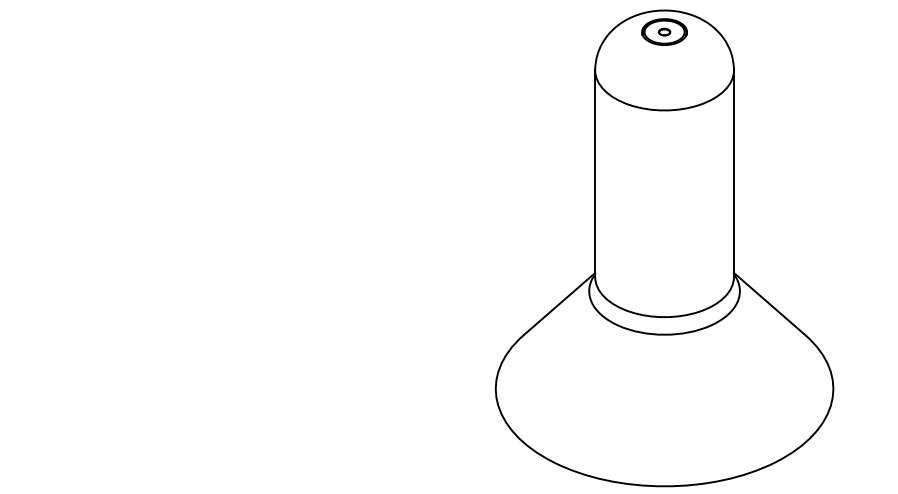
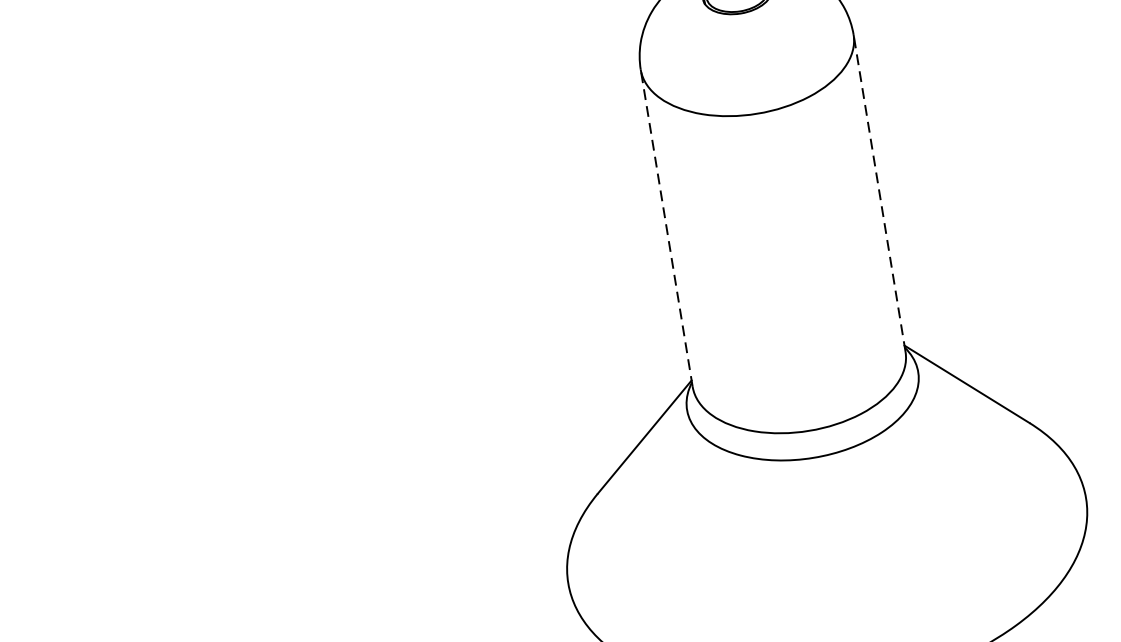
line: (595, 173) -> (667, 227), solid -> dashed
line: (733, 173) -> (878, 193), solid -> dashed

